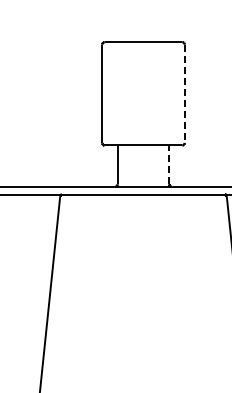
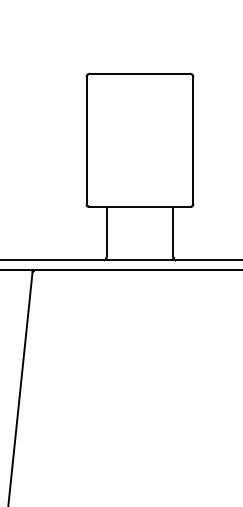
line: (184, 94) -> (192, 141), dashed -> solid
line: (169, 164) -> (173, 231), dashed -> solid

